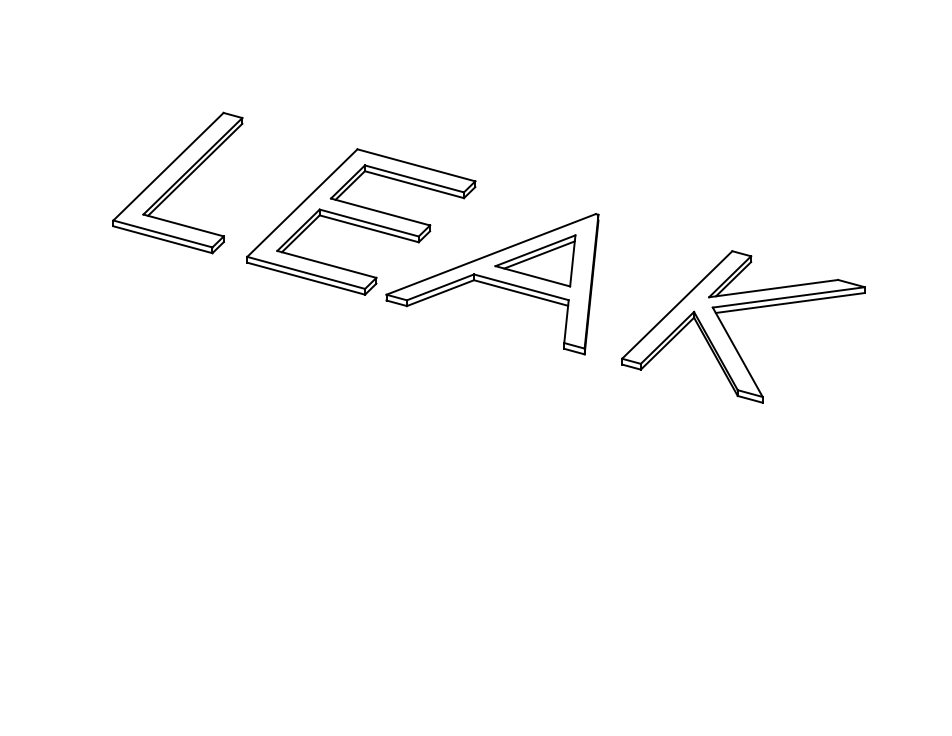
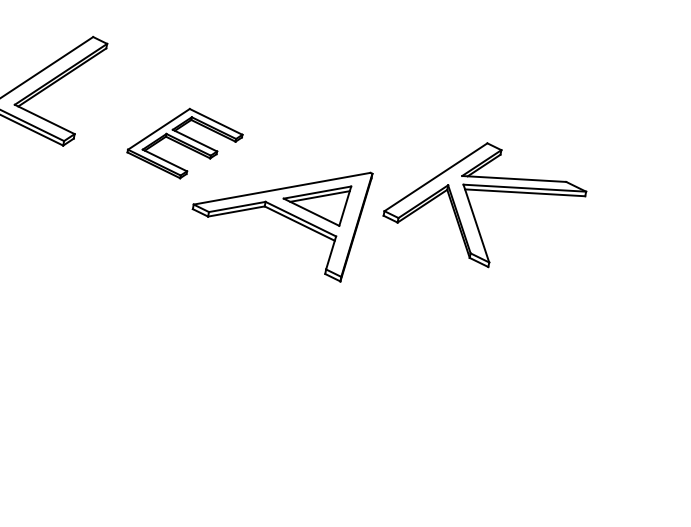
part: (361, 221) -> (185, 143), size x0.6
part: (743, 310) -> (487, 191), moved

